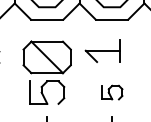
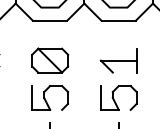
part: (102, 50) -> (118, 60), moved
part: (47, 57) -> (50, 60), size x0.71
part: (111, 92) -> (118, 97), size x1.67

